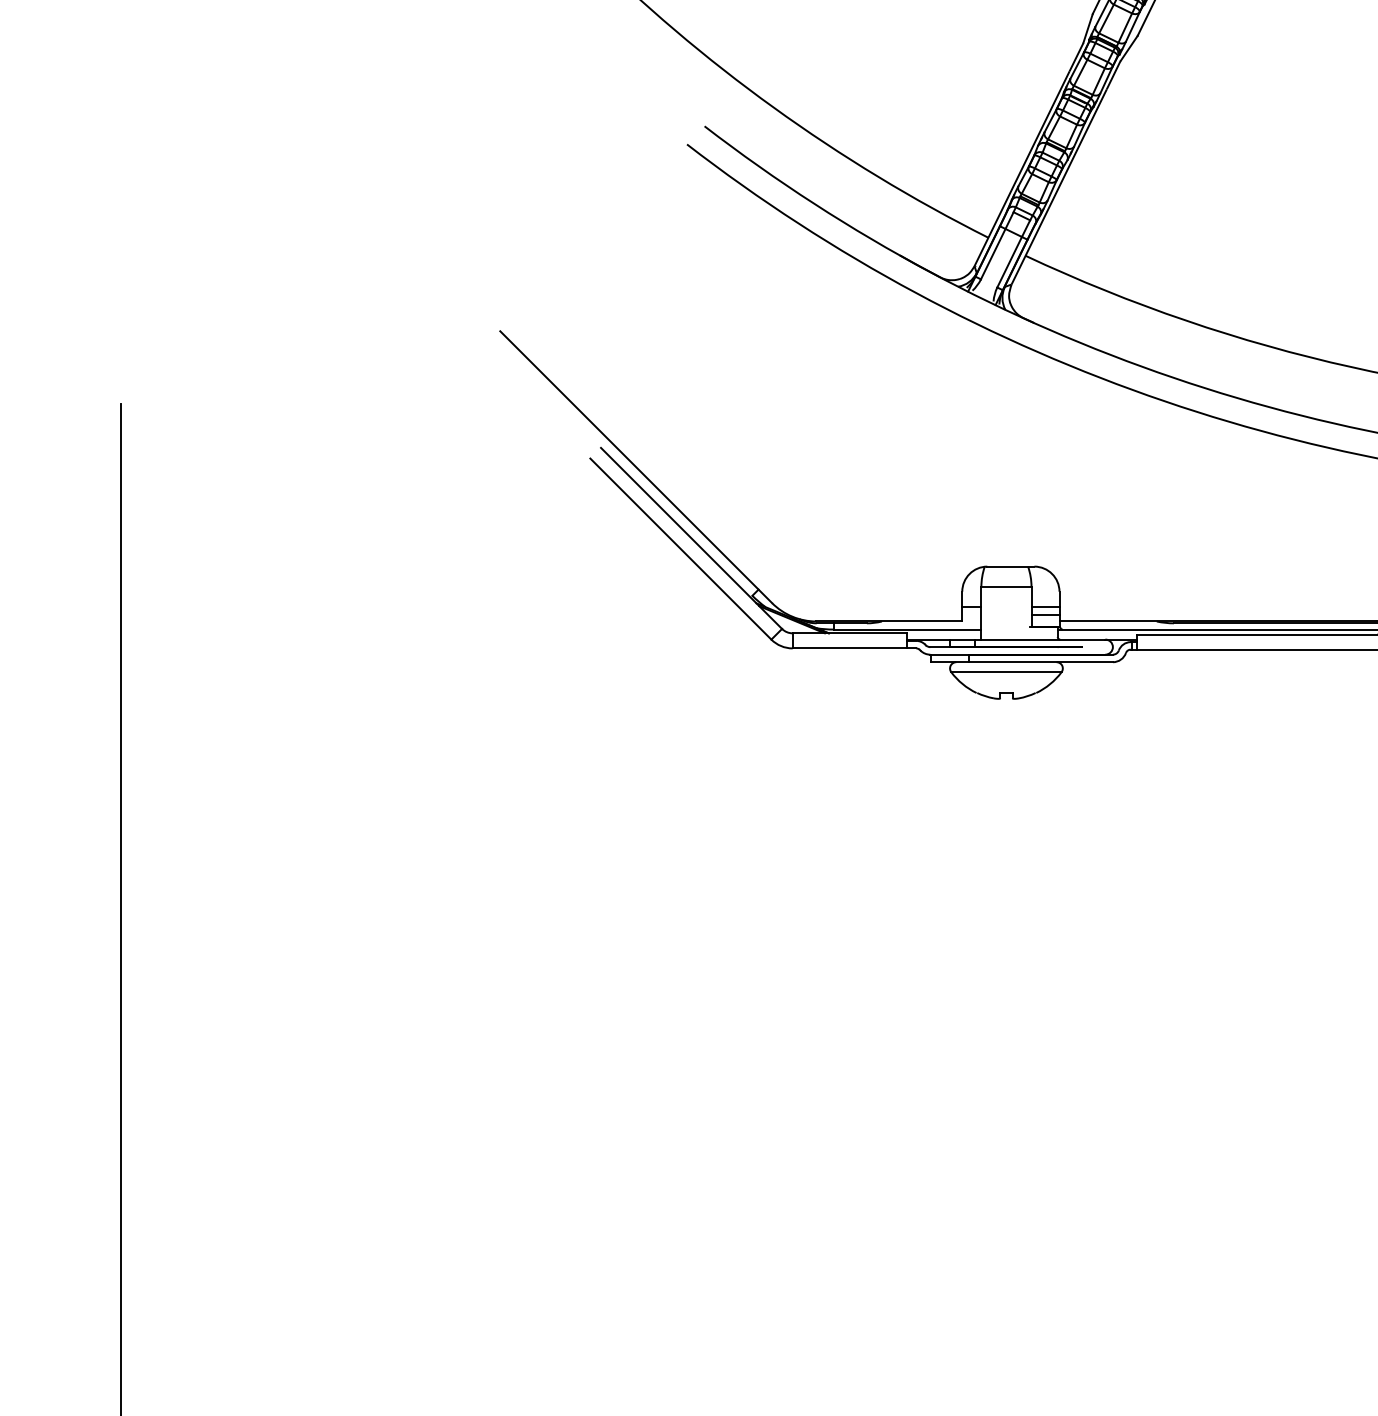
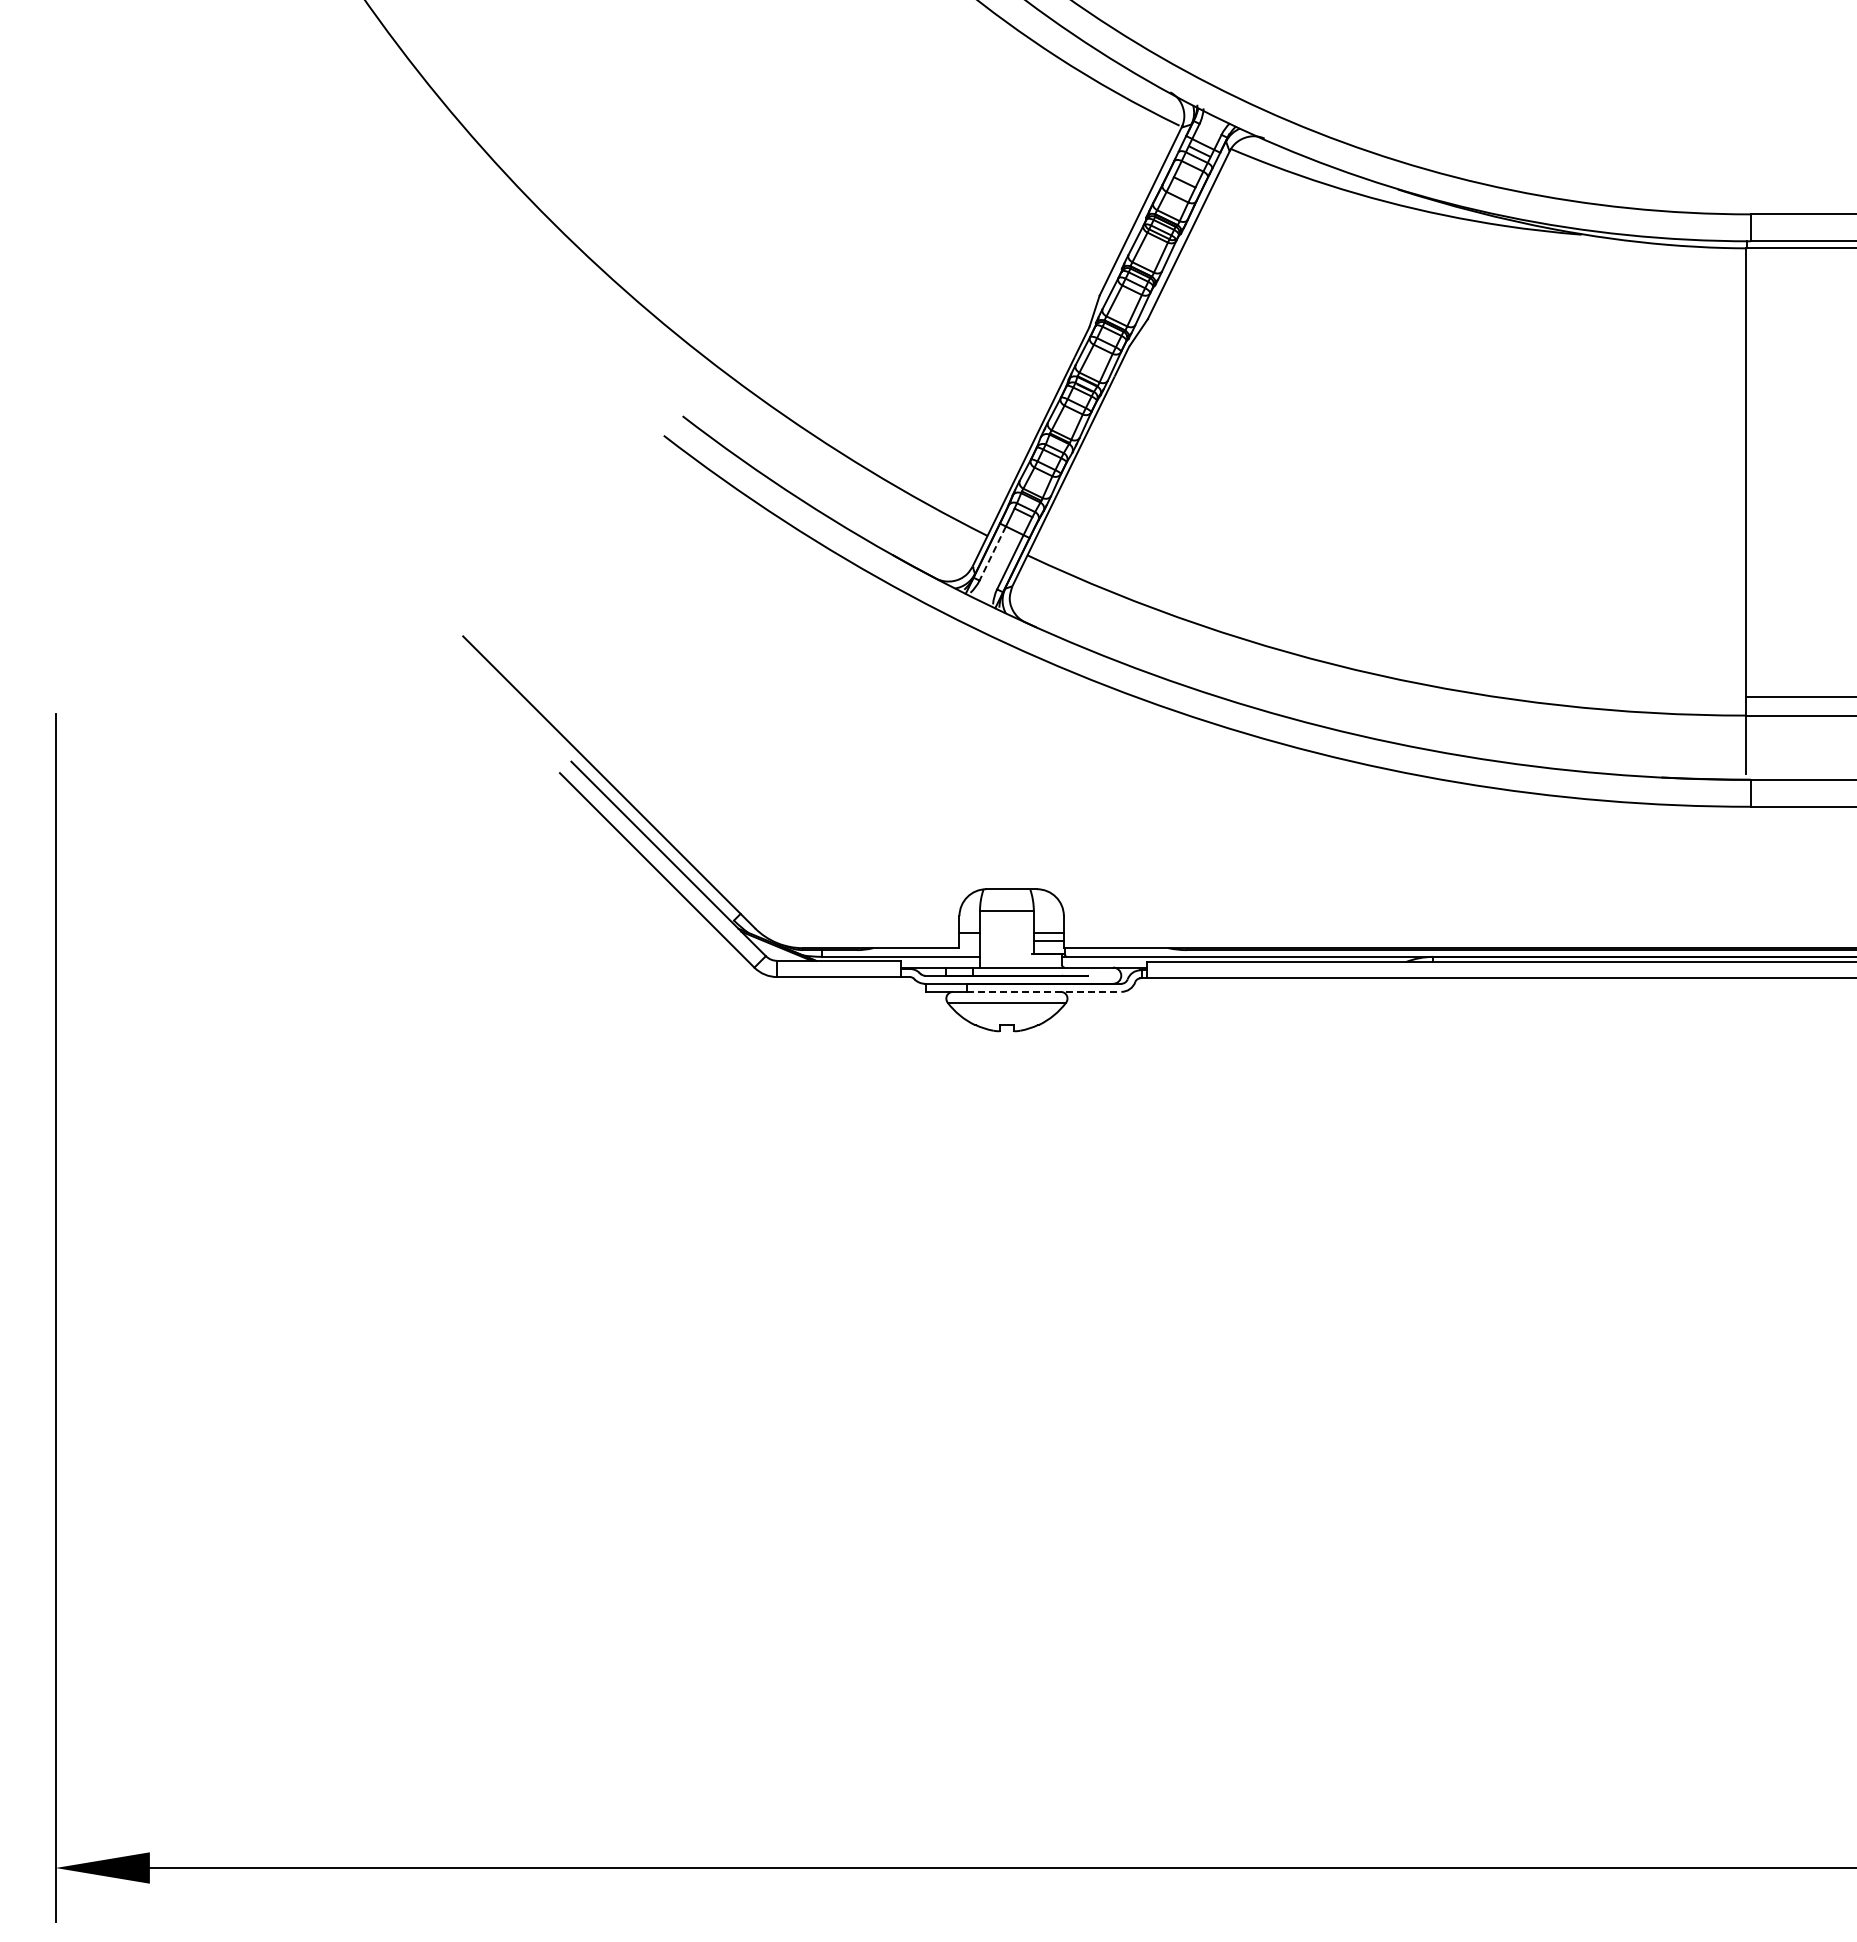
line: (993, 255) -> (992, 554), solid -> dashed
line: (1041, 661) -> (1044, 991), solid -> dashed

